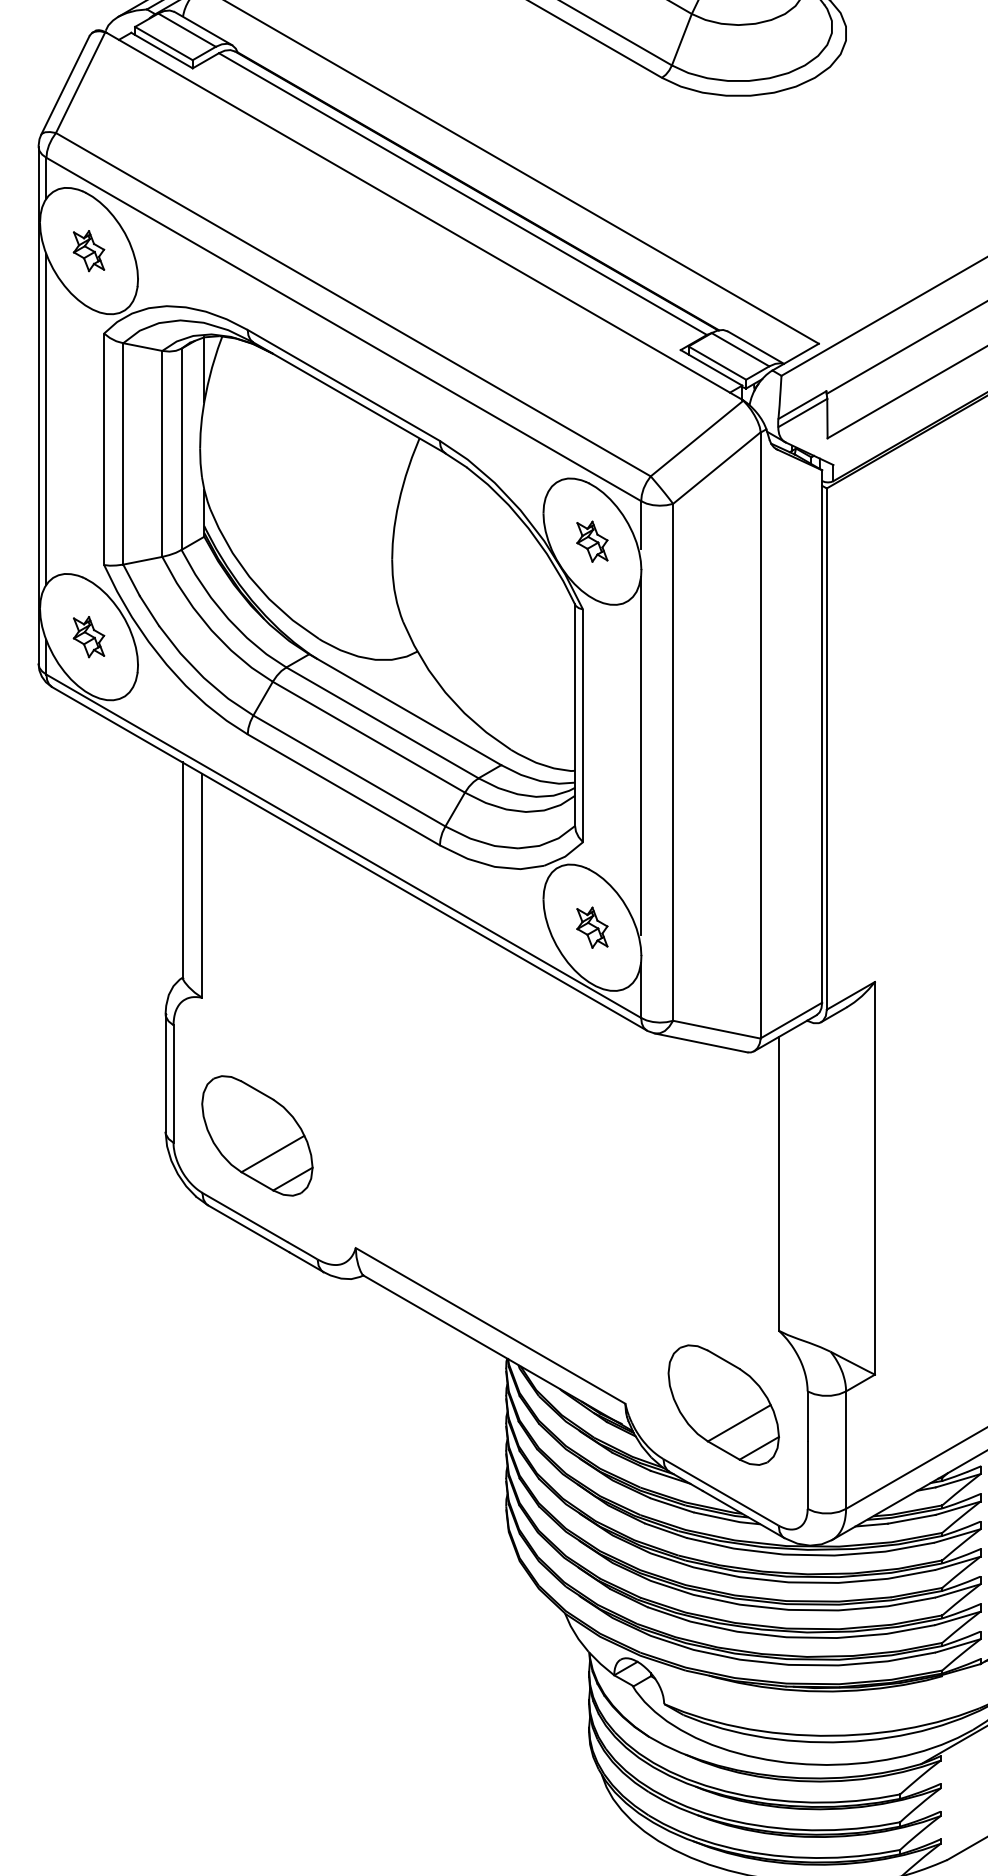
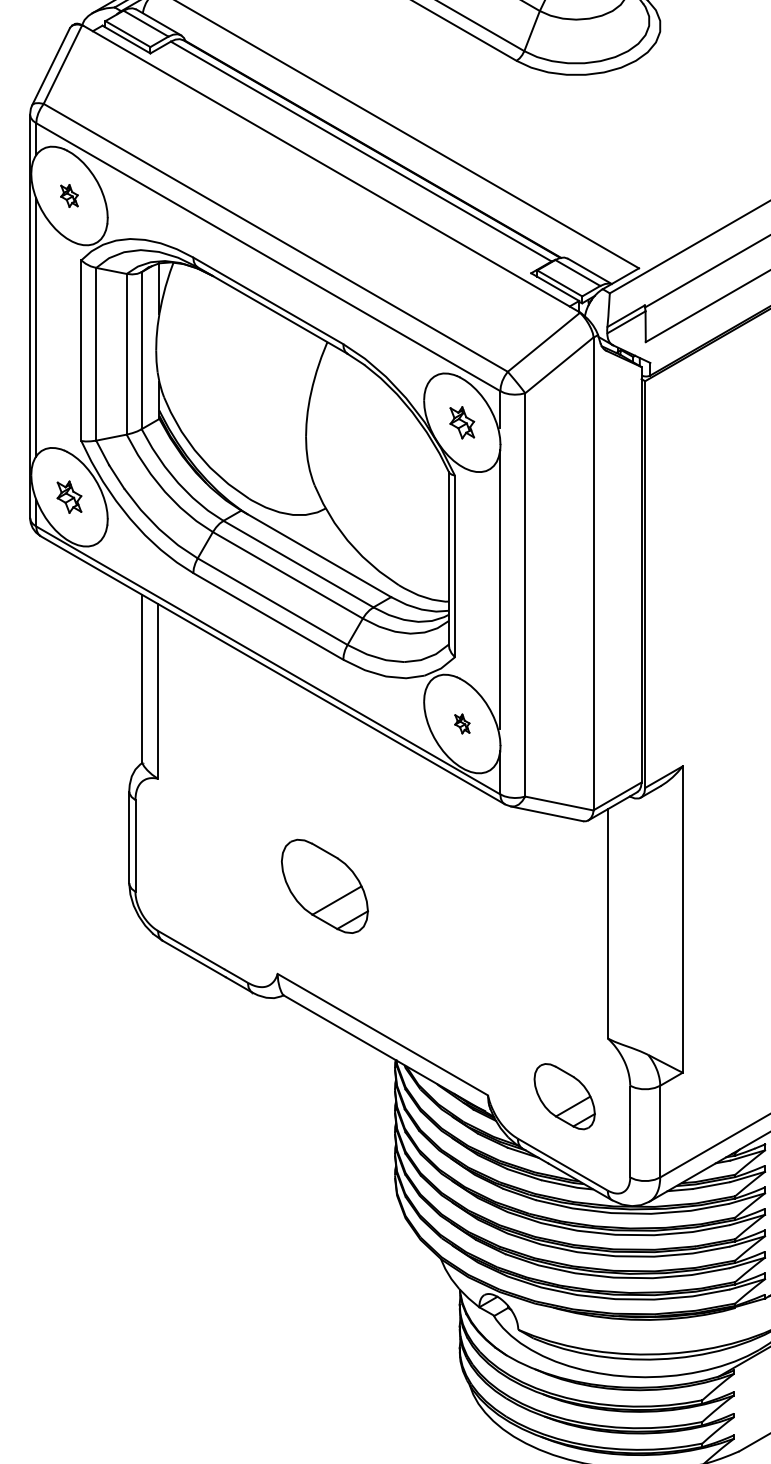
part: (89, 250) -> (69, 195), size x0.7
part: (592, 927) -> (462, 723), size x0.6
part: (256, 1134) -> (324, 885), moved
part: (723, 1405) -> (564, 1096), size x0.7

